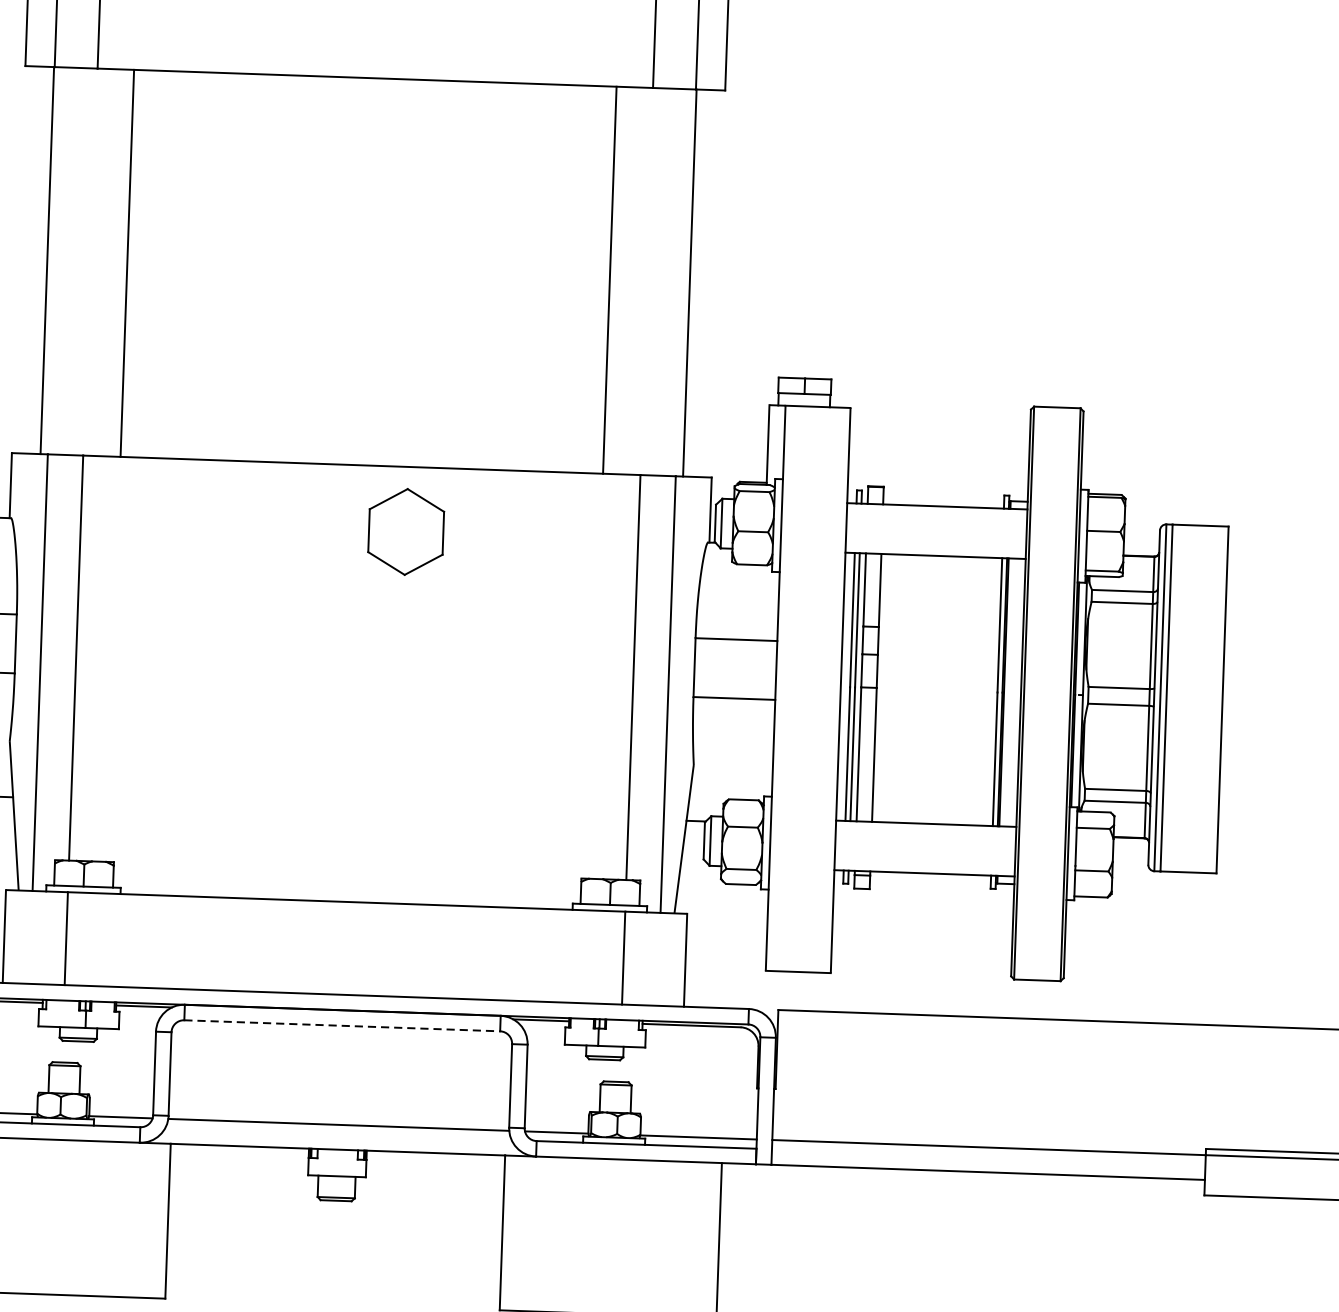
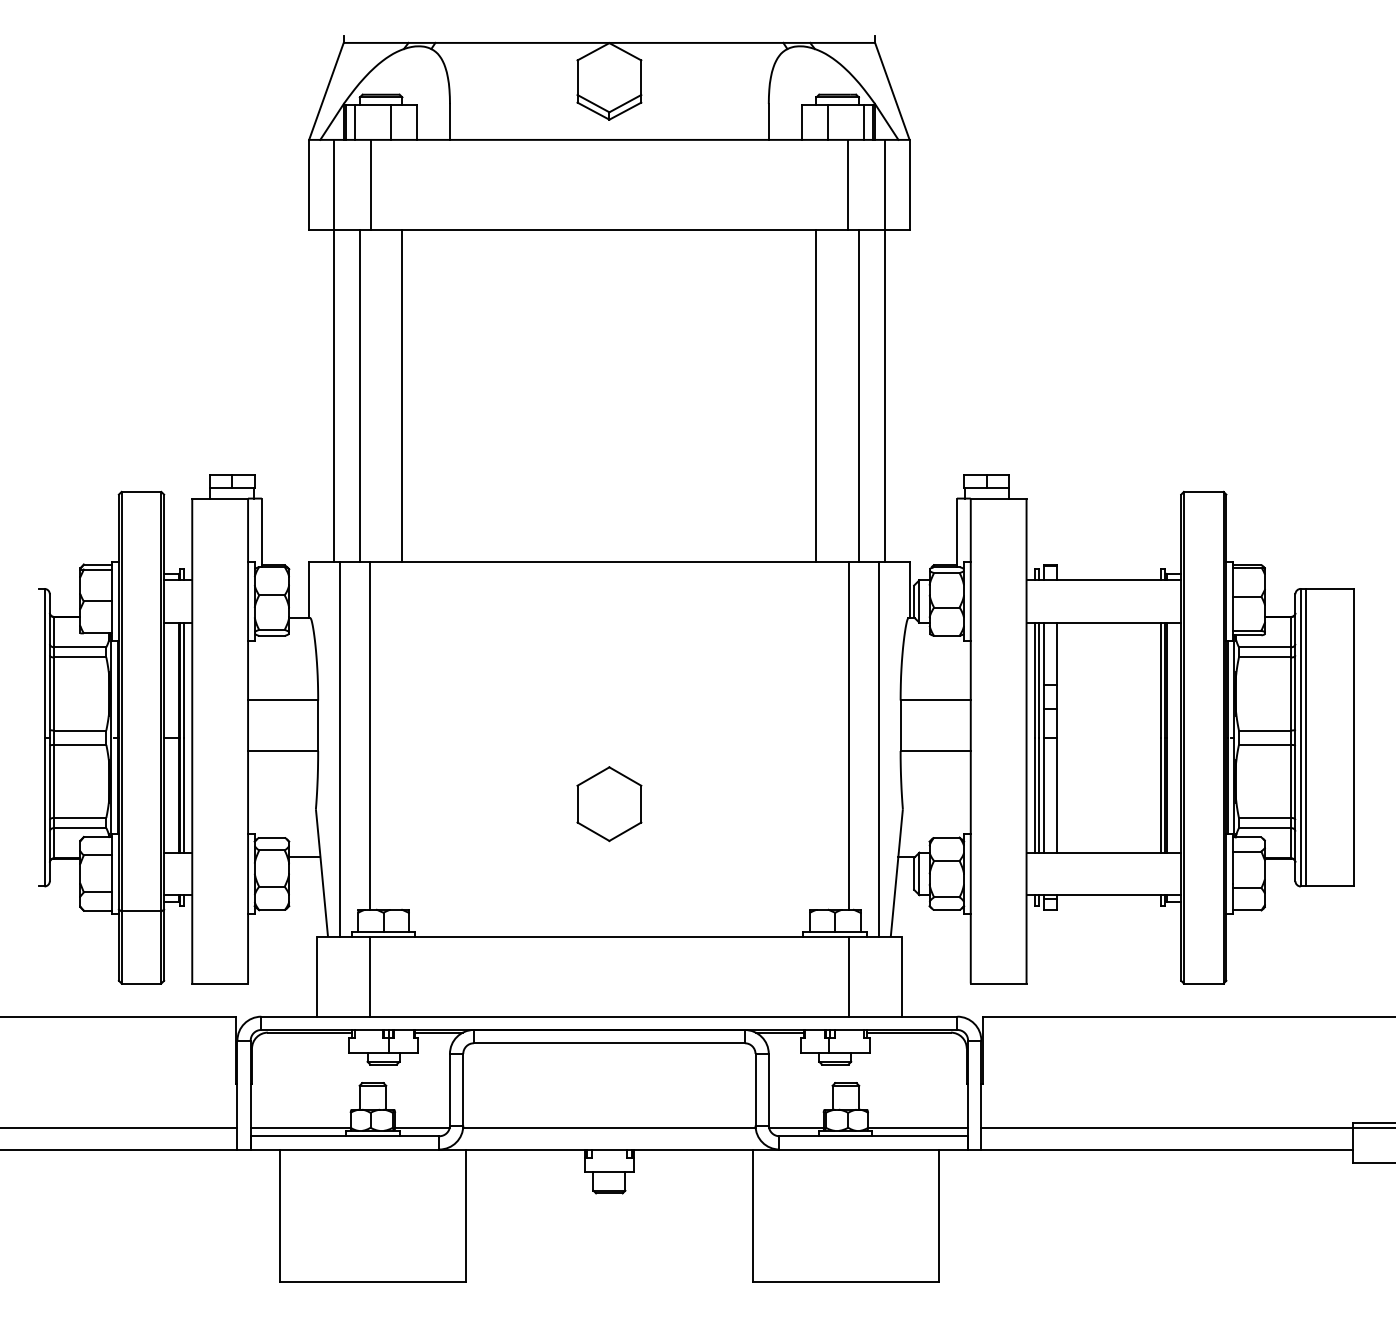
line: (77, 261) -> (359, 396), added
line: (658, 282) -> (858, 396), added
part: (406, 532) -> (609, 804), moved
line: (342, 1026) -> (609, 1043), dashed -> solid

